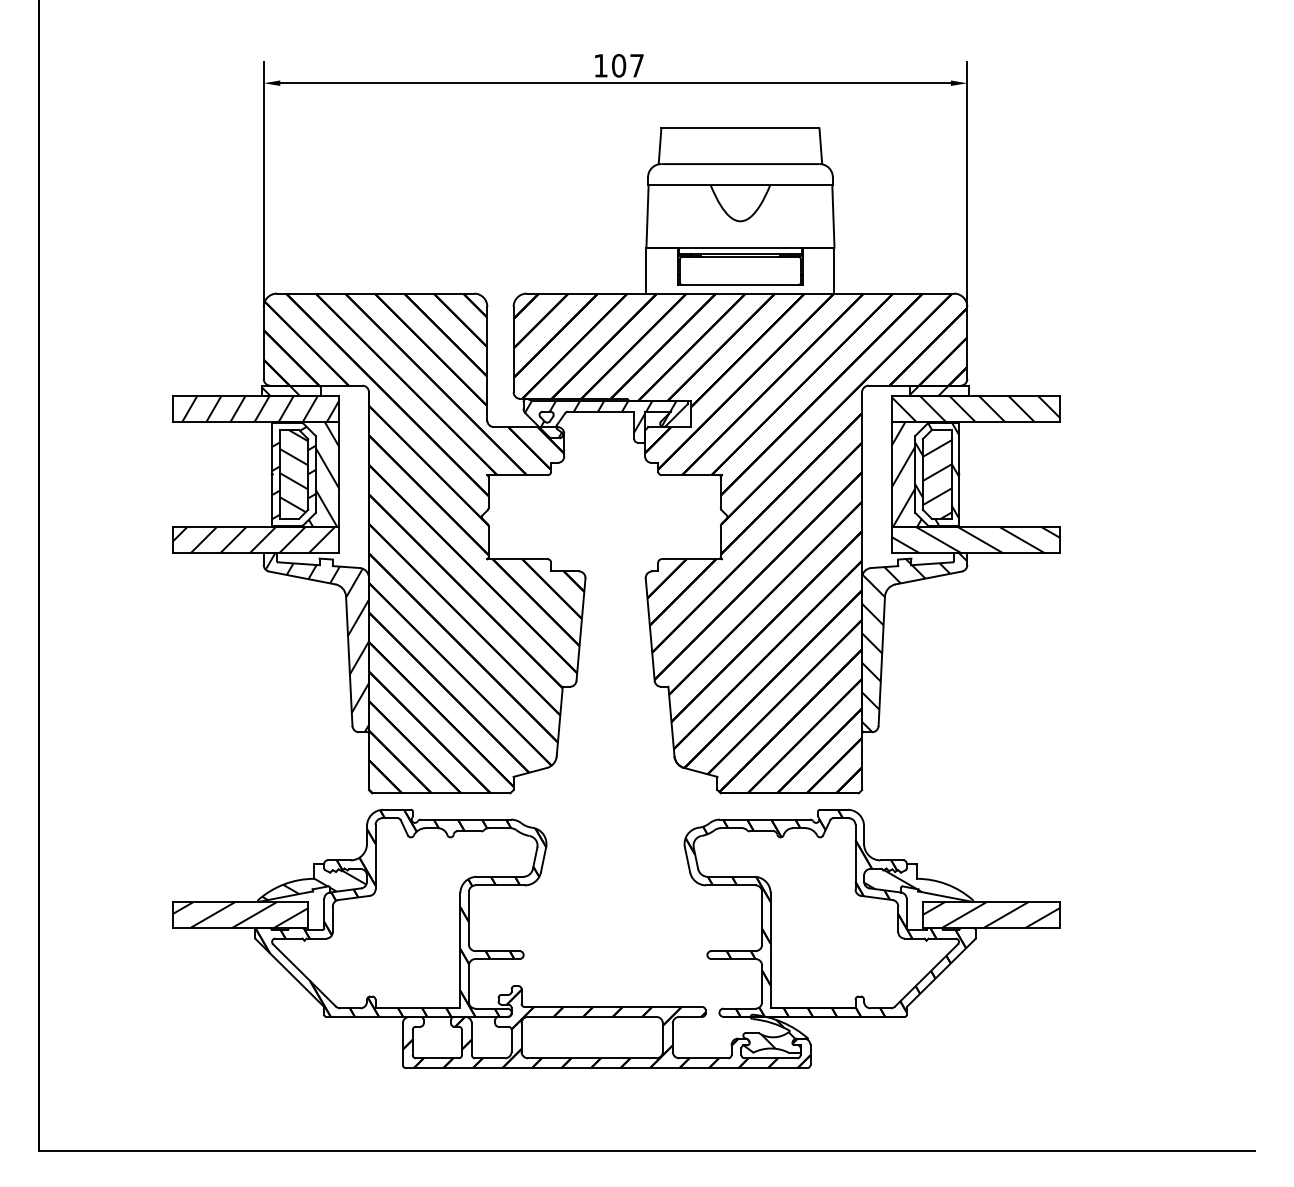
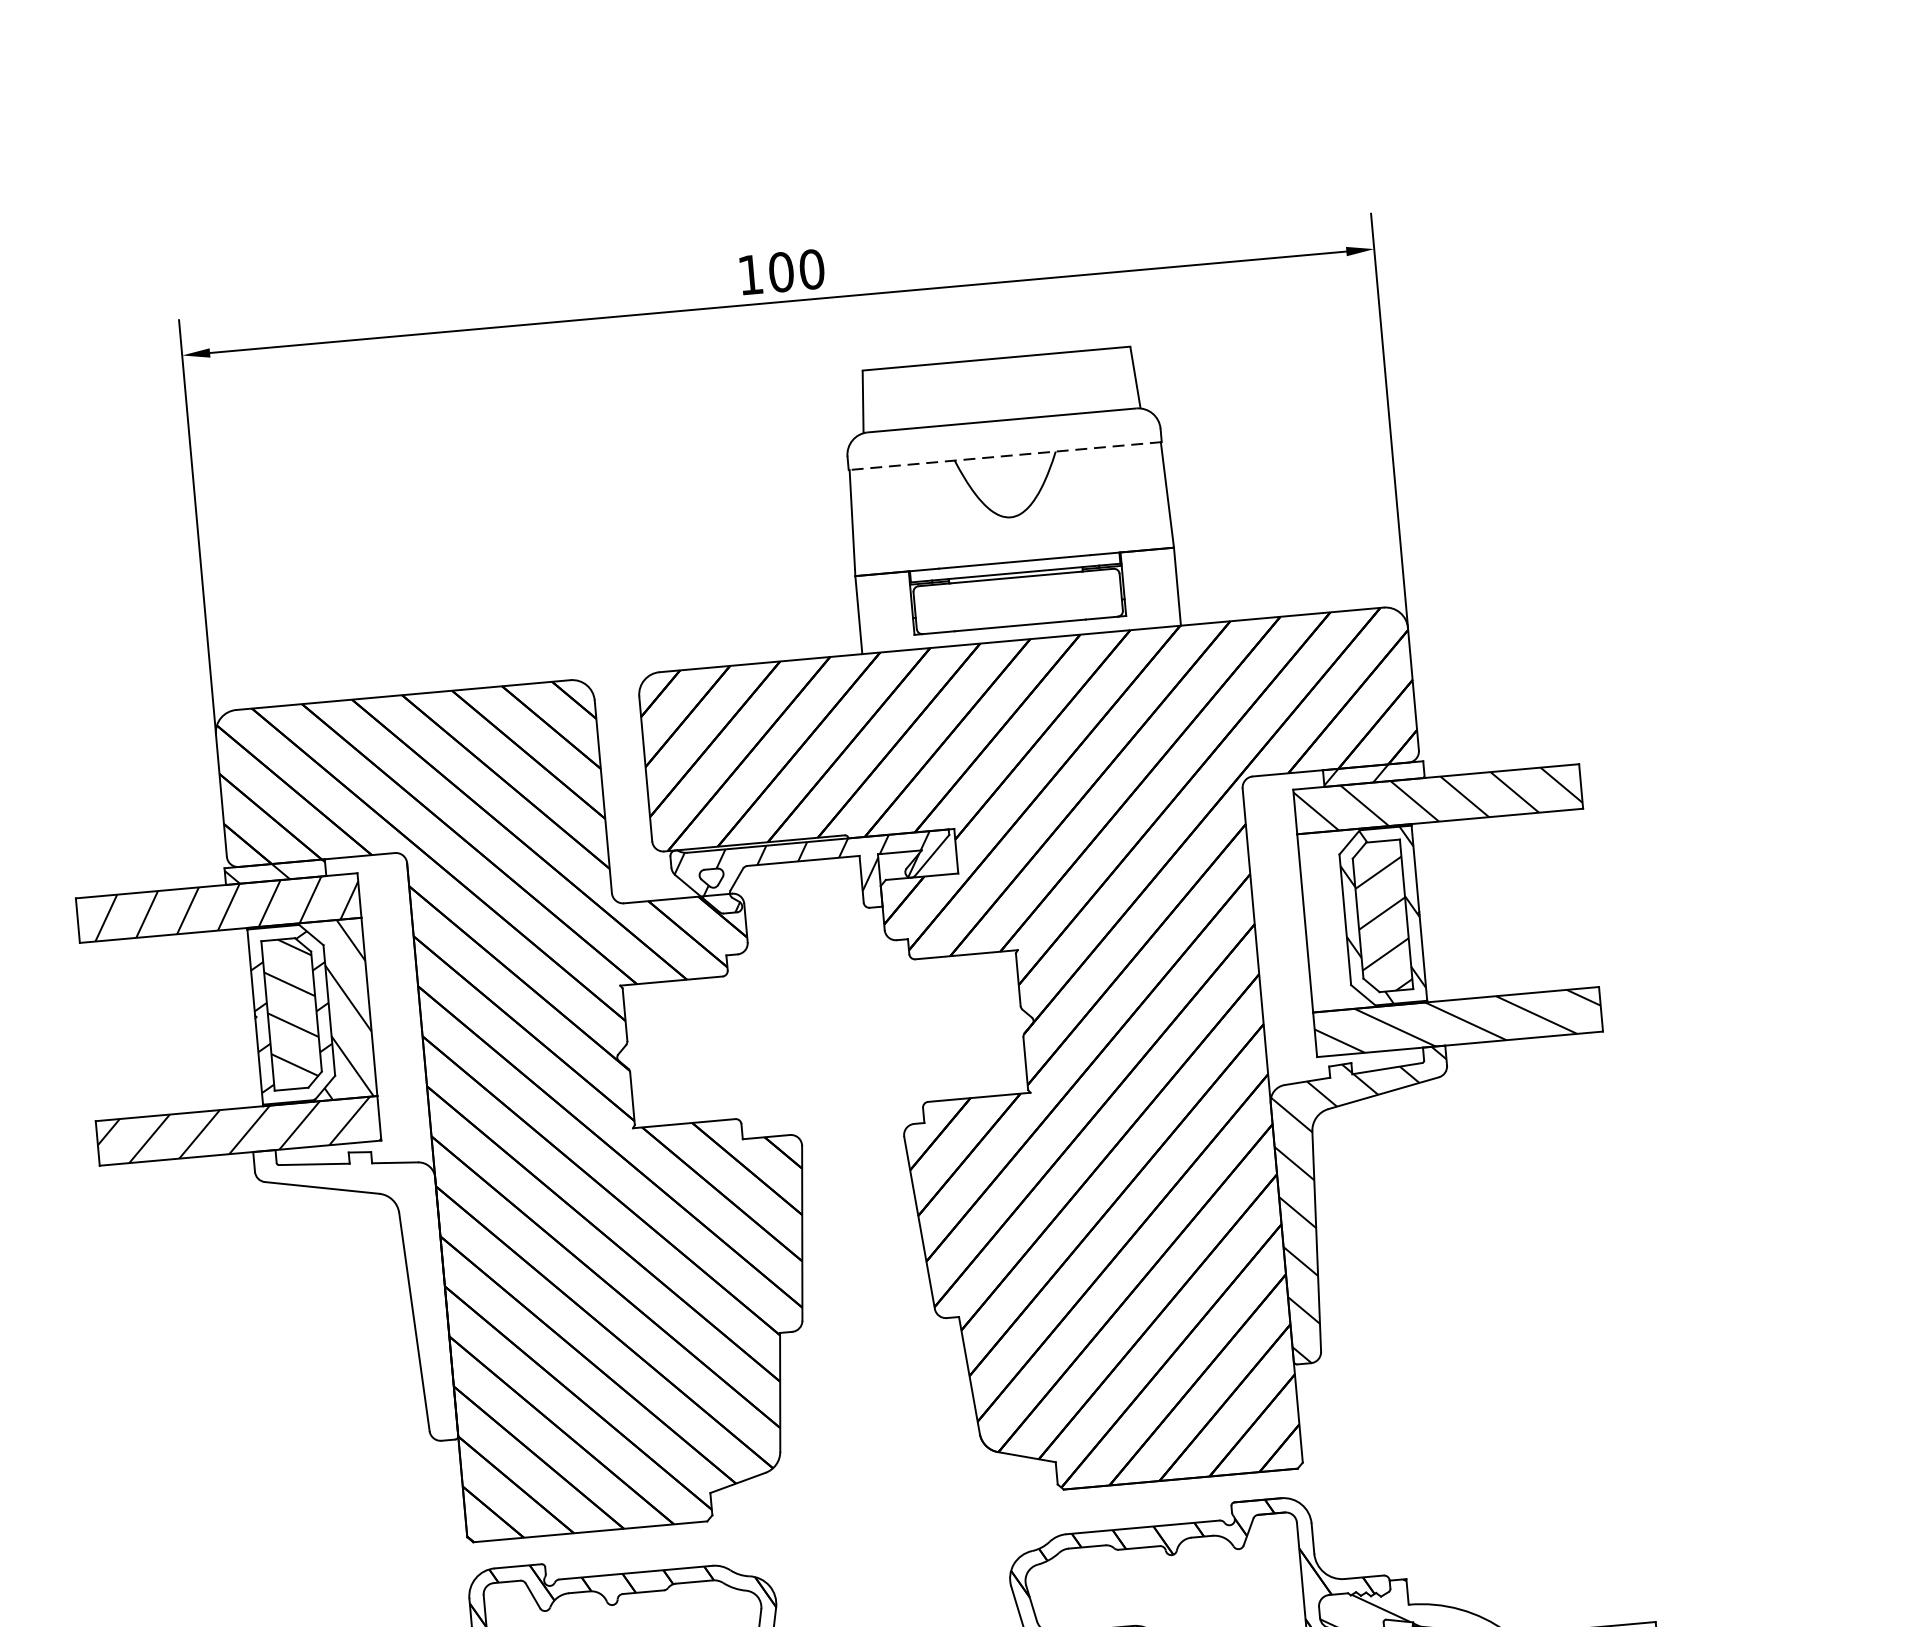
text: (637, 65) -> (812, 268), 107 -> 100
line: (739, 185) -> (1003, 456), solid -> dashed
hatch: (922, 474) -> (1357, 918), removed
hatch: (316, 642) -> (356, 1295), removed

